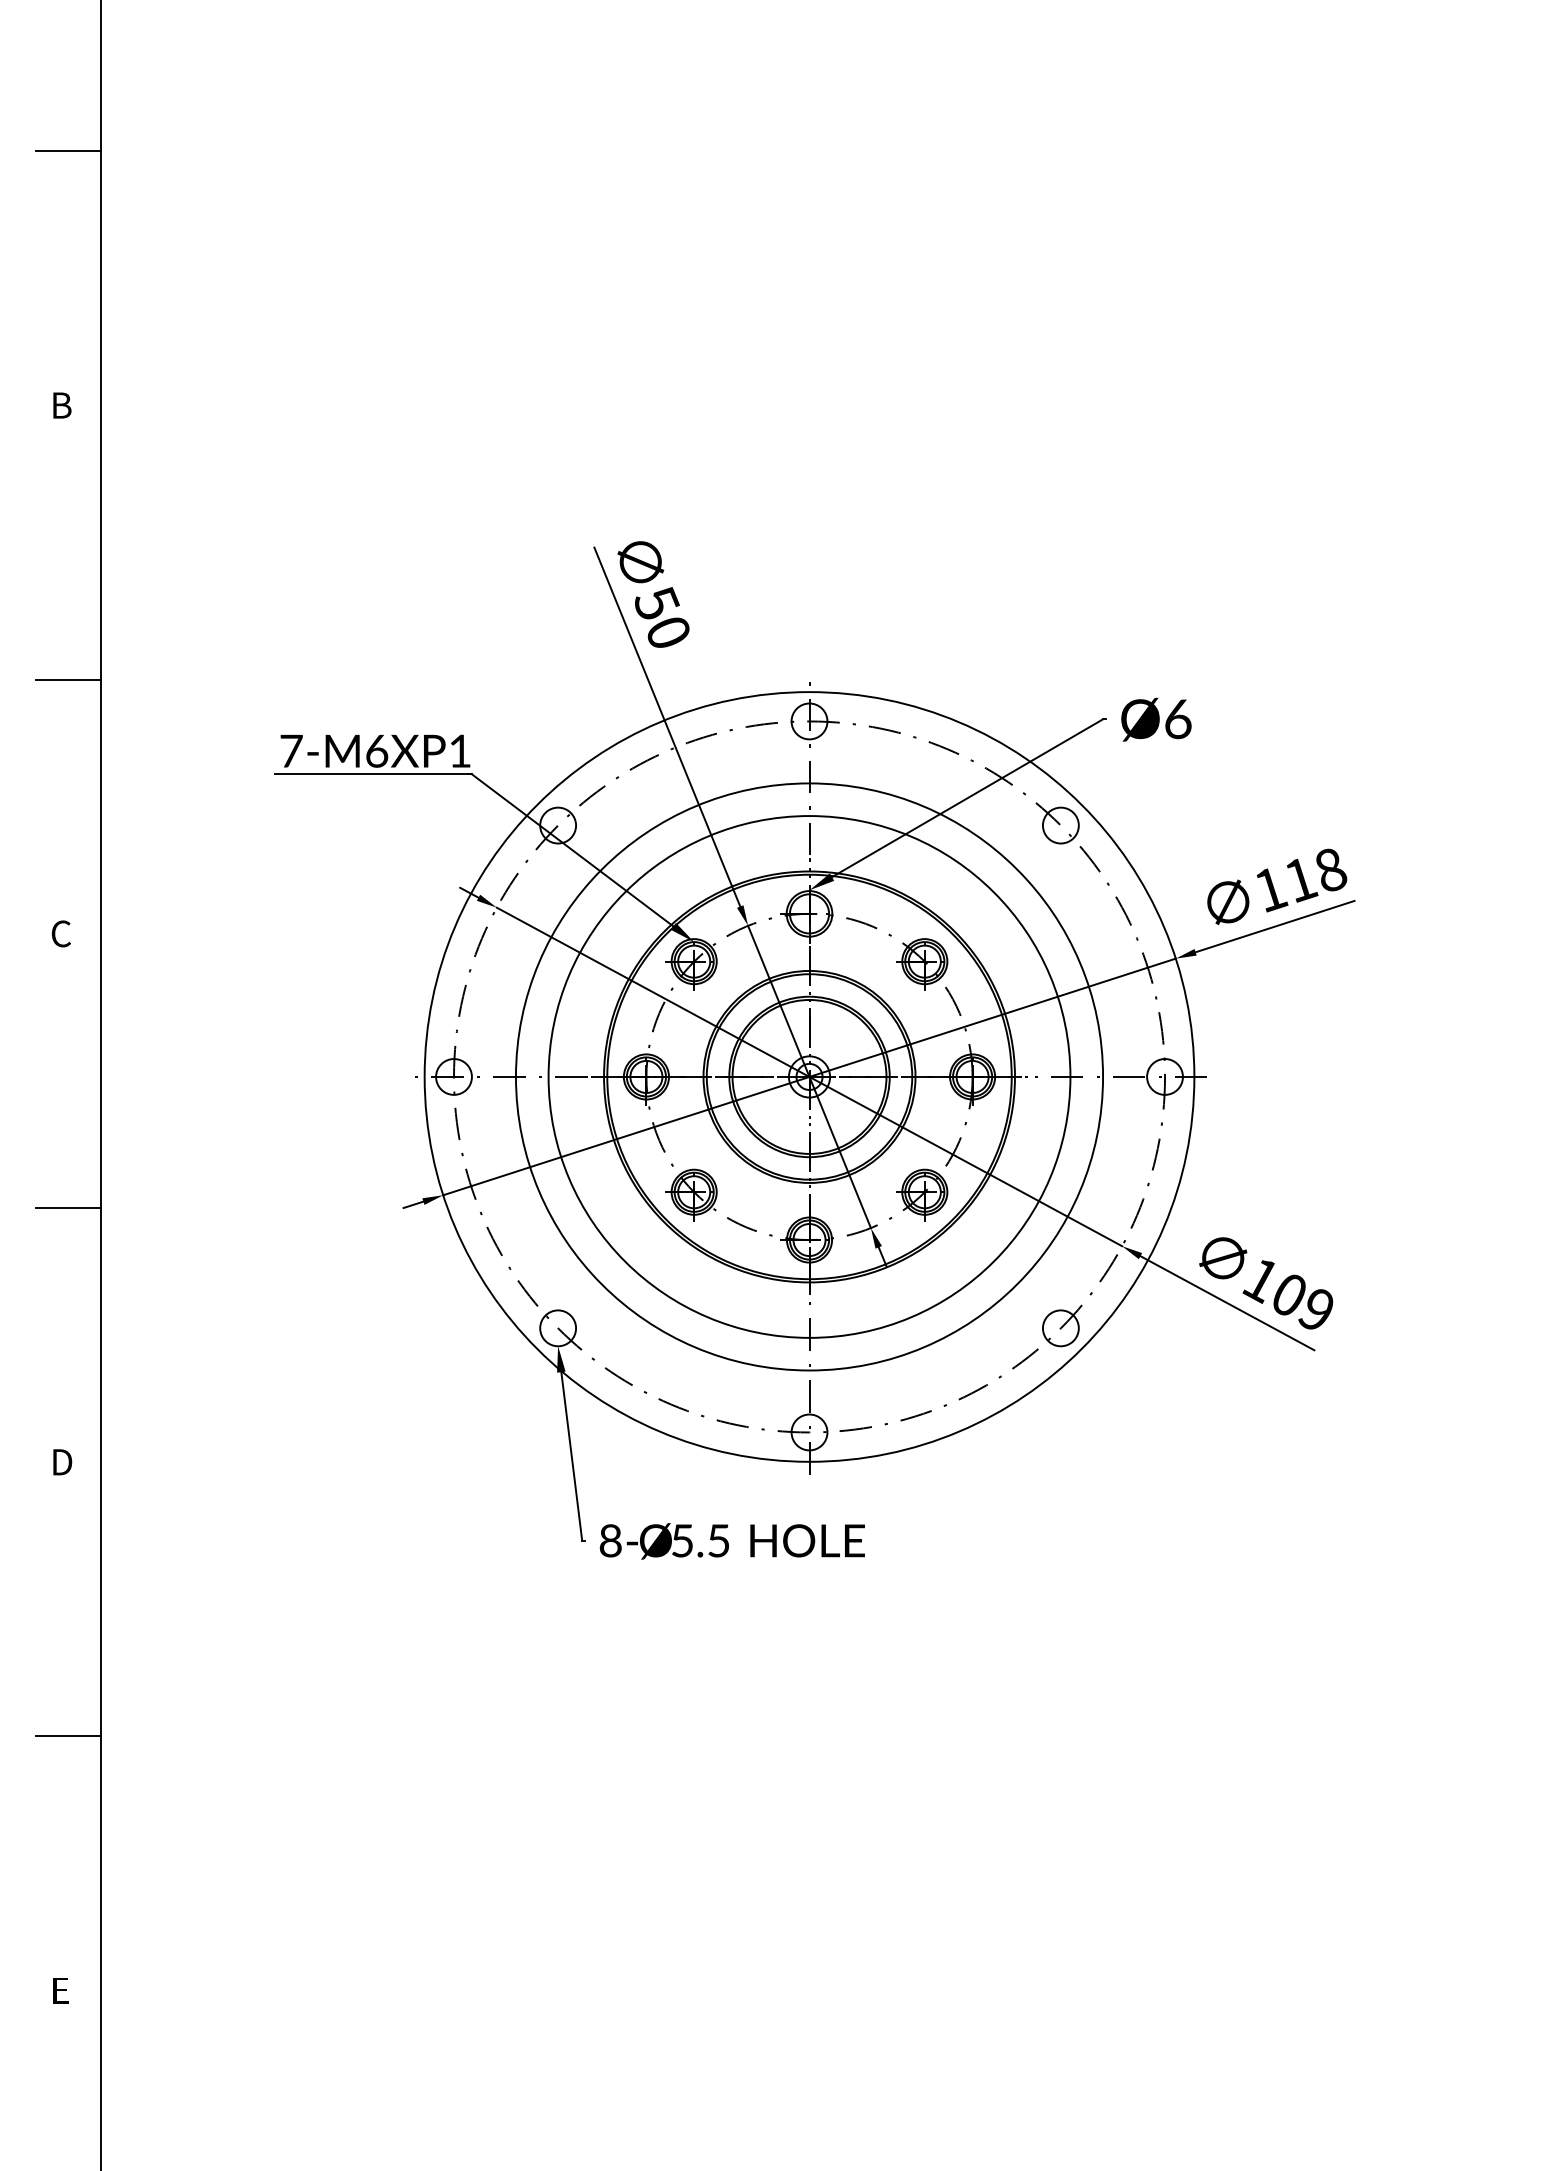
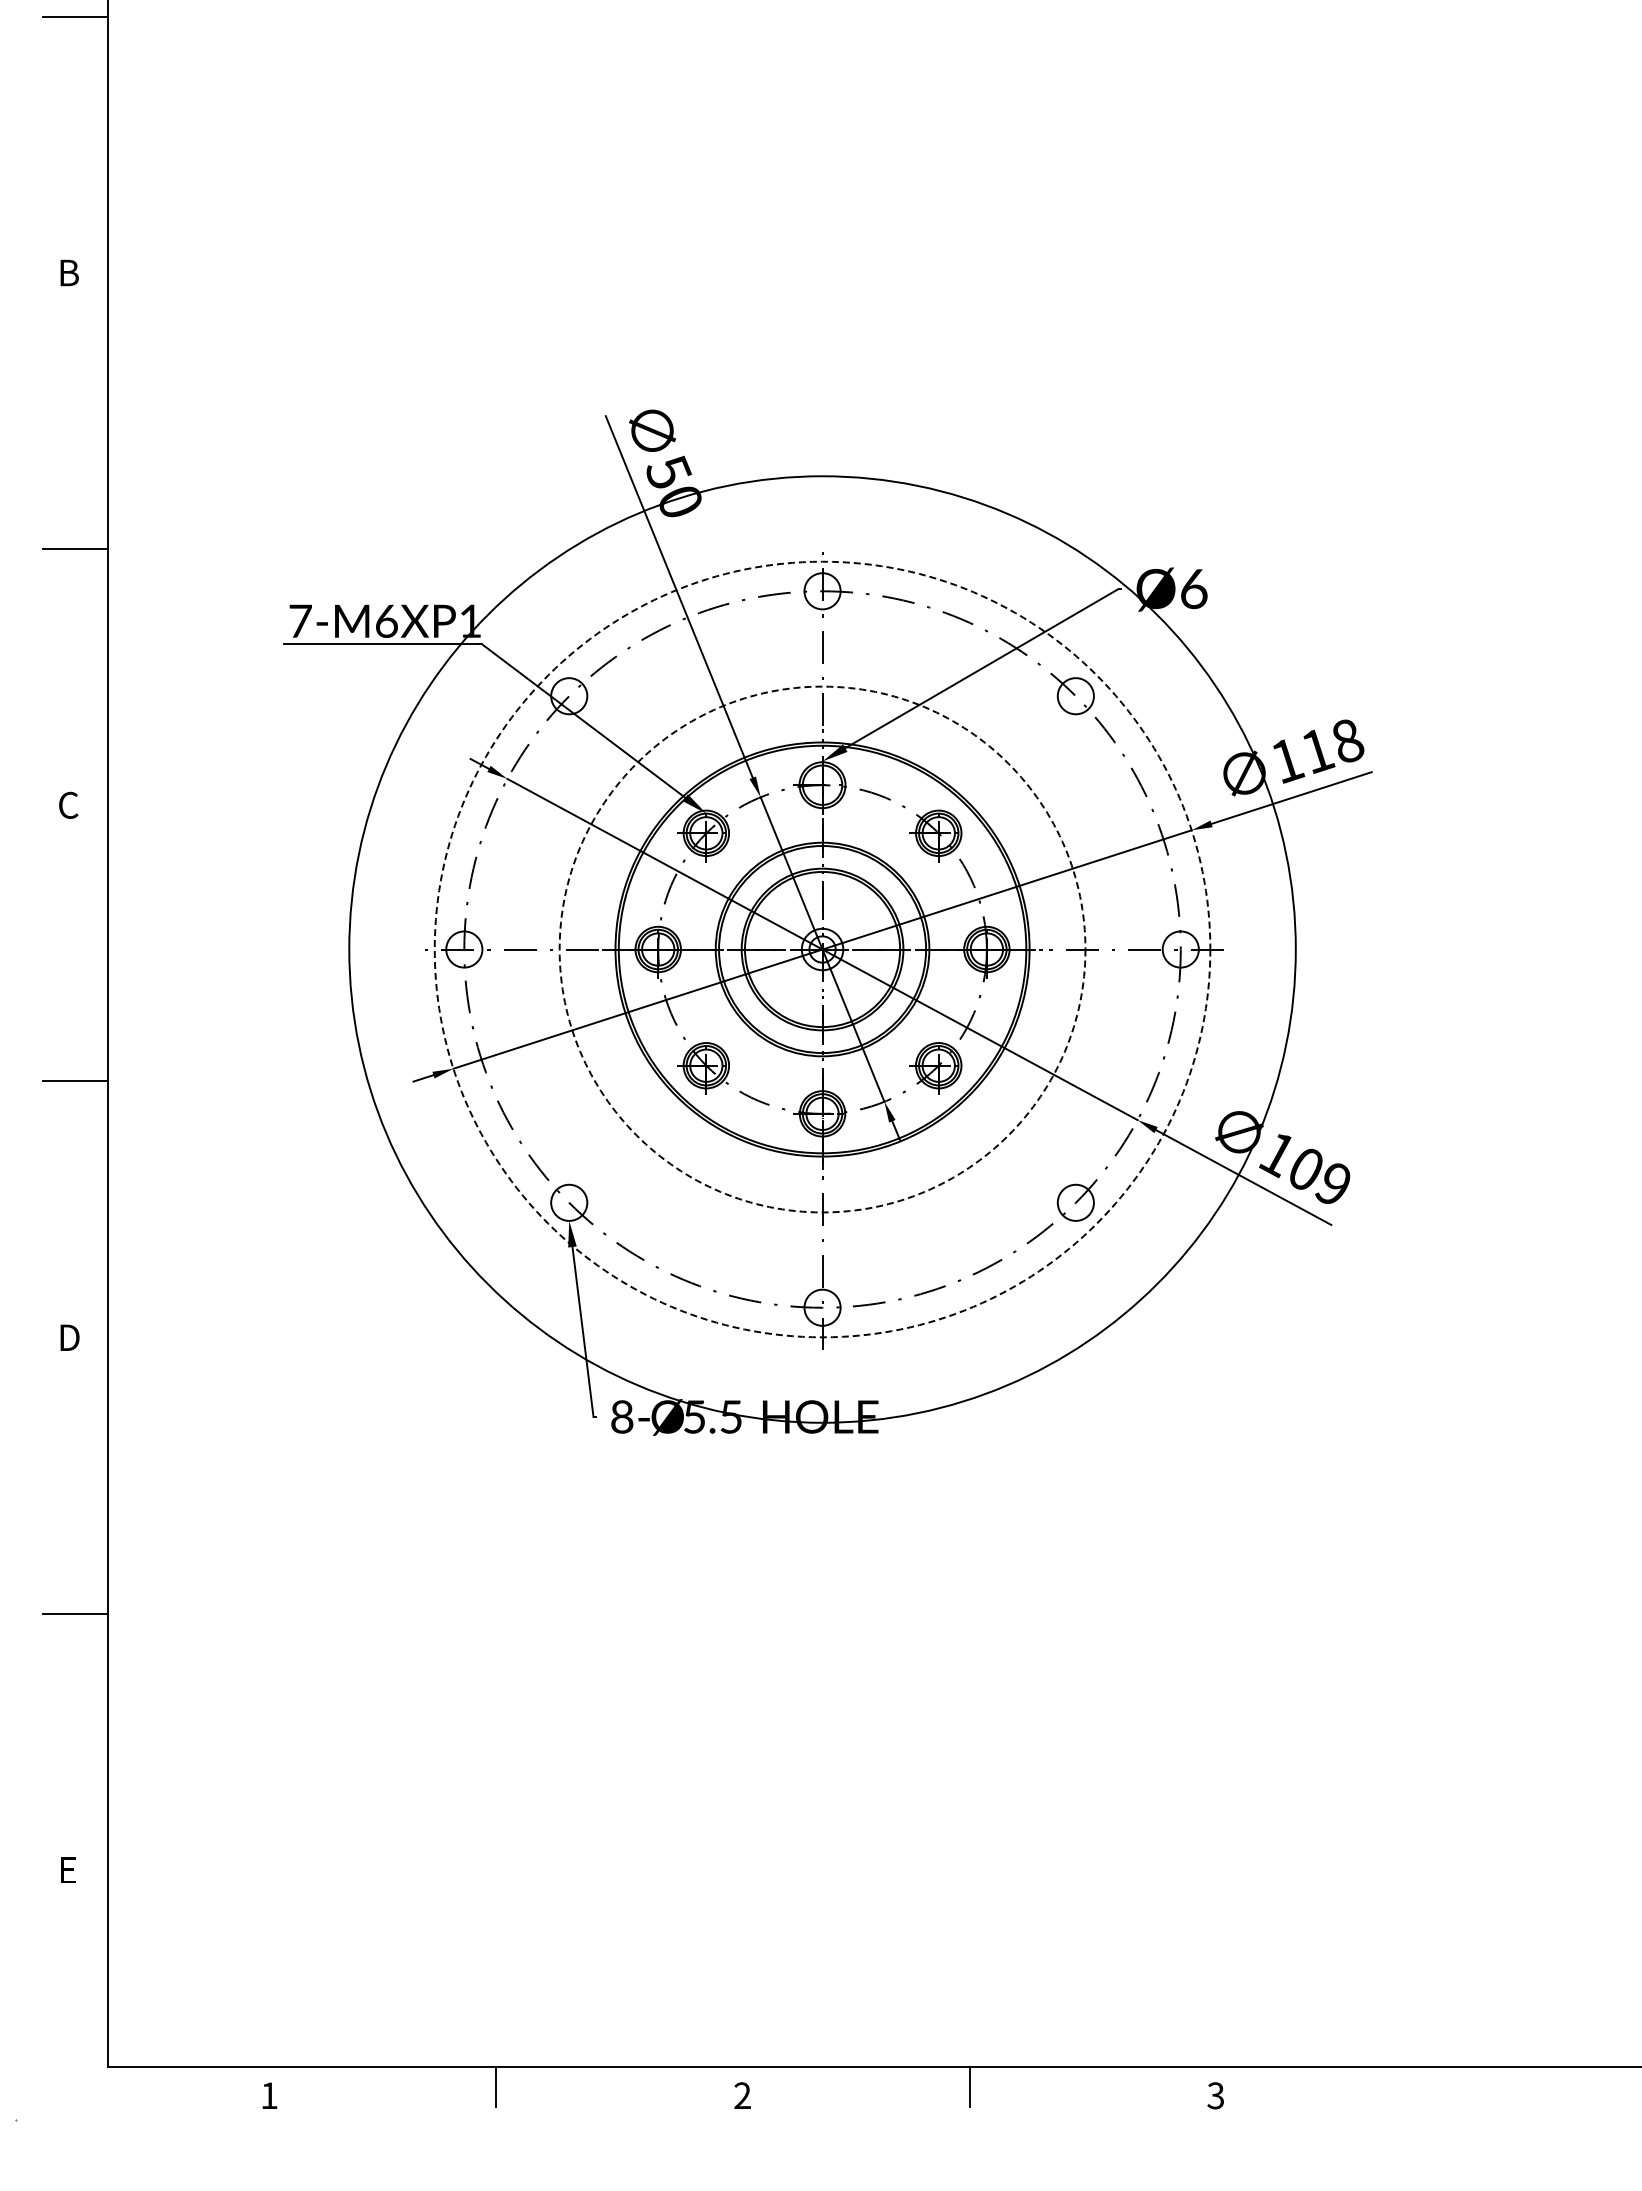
circle: (809, 1076) -> (822, 949), size x1.6
circle: (809, 1076) -> (822, 949), solid -> dashed
circle: (809, 1076) -> (822, 949), solid -> dashed

